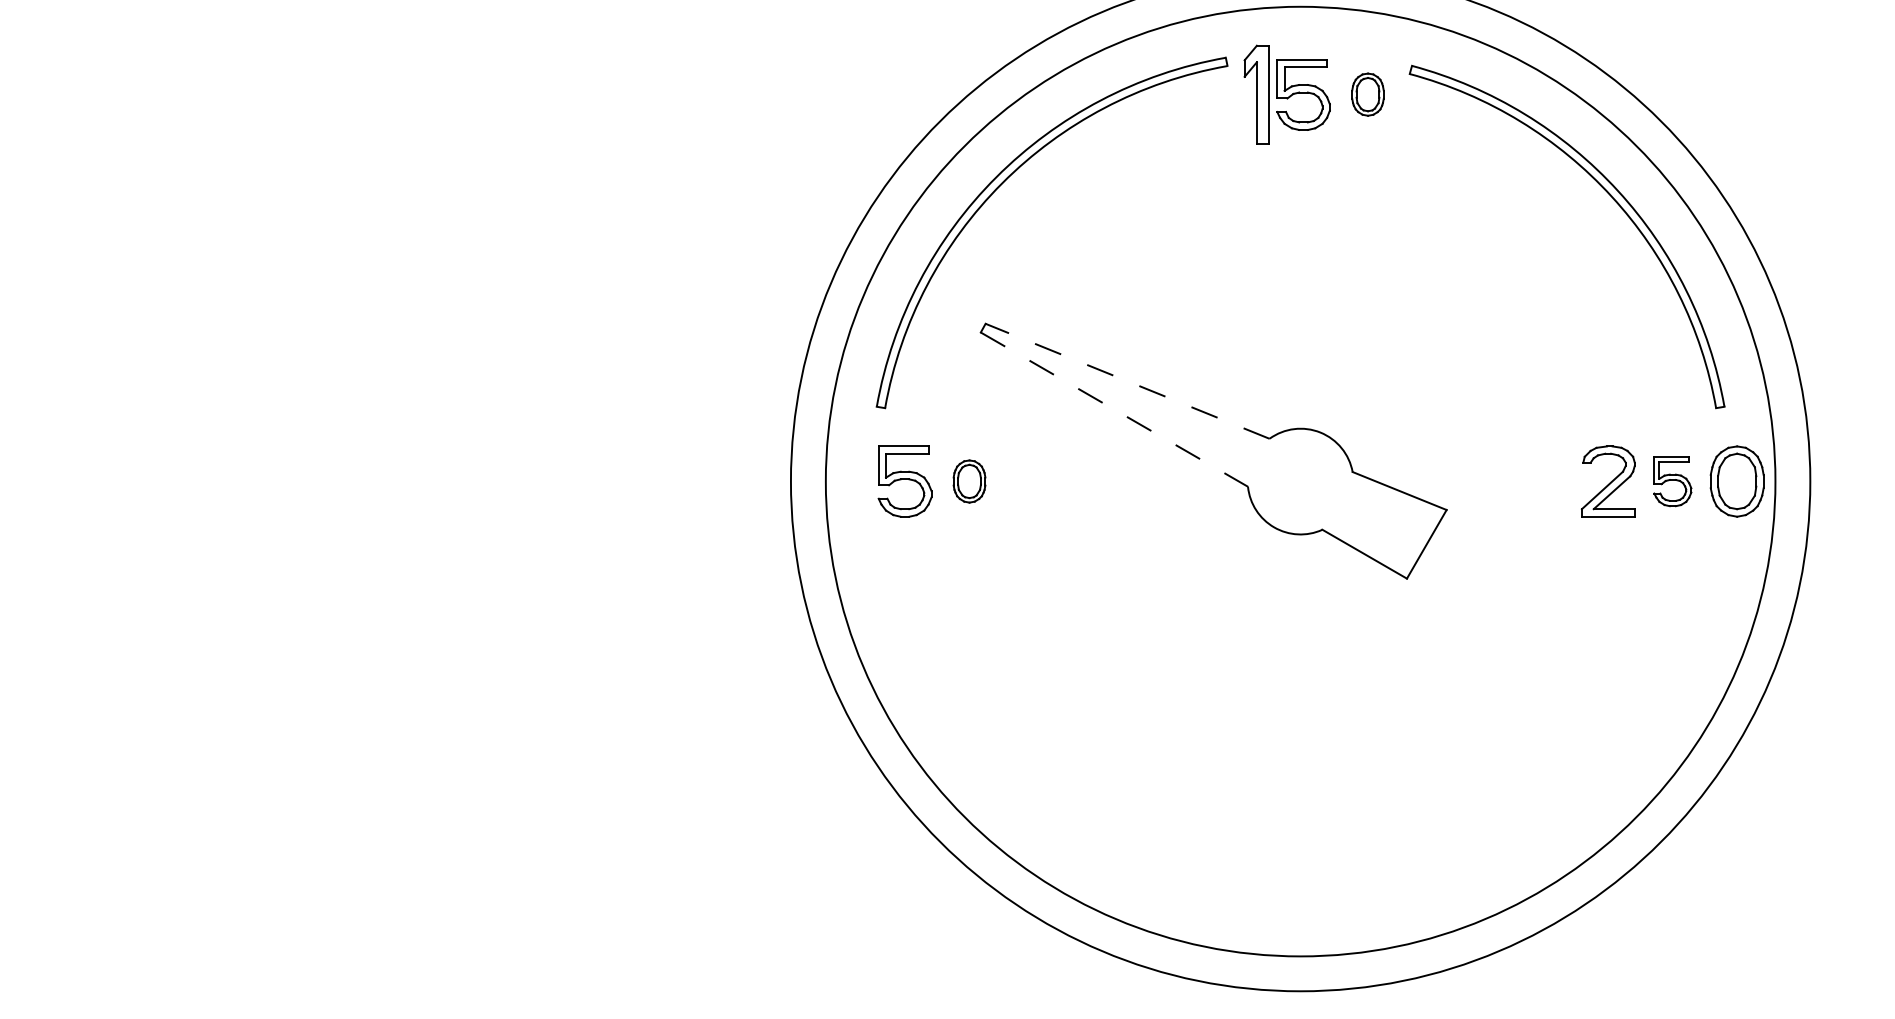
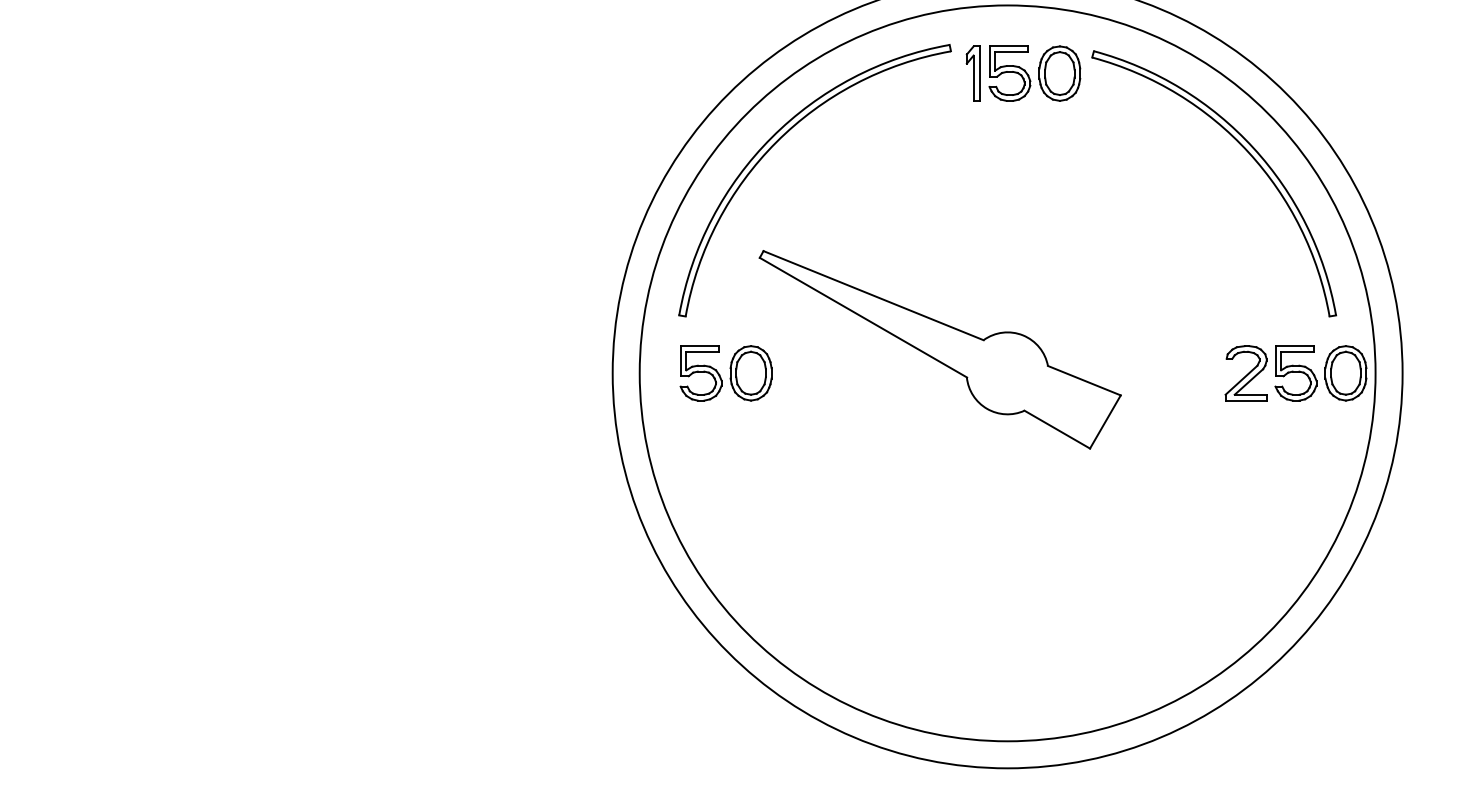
part: (1256, 94) -> (973, 73), size x0.71
part: (1367, 94) -> (1059, 73), size x1.67
line: (1127, 381) -> (873, 295), dashed -> solid
line: (1115, 409) -> (864, 317), dashed -> solid
part: (969, 481) -> (751, 373), size x1.67
part: (1672, 481) -> (1295, 373), size x1.43

